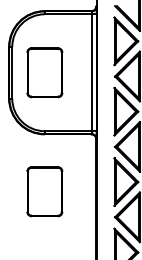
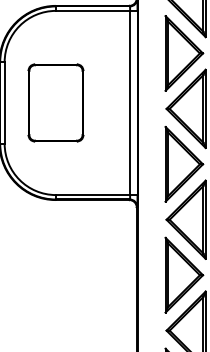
part: (44, 191) -> (55, 289), removed

